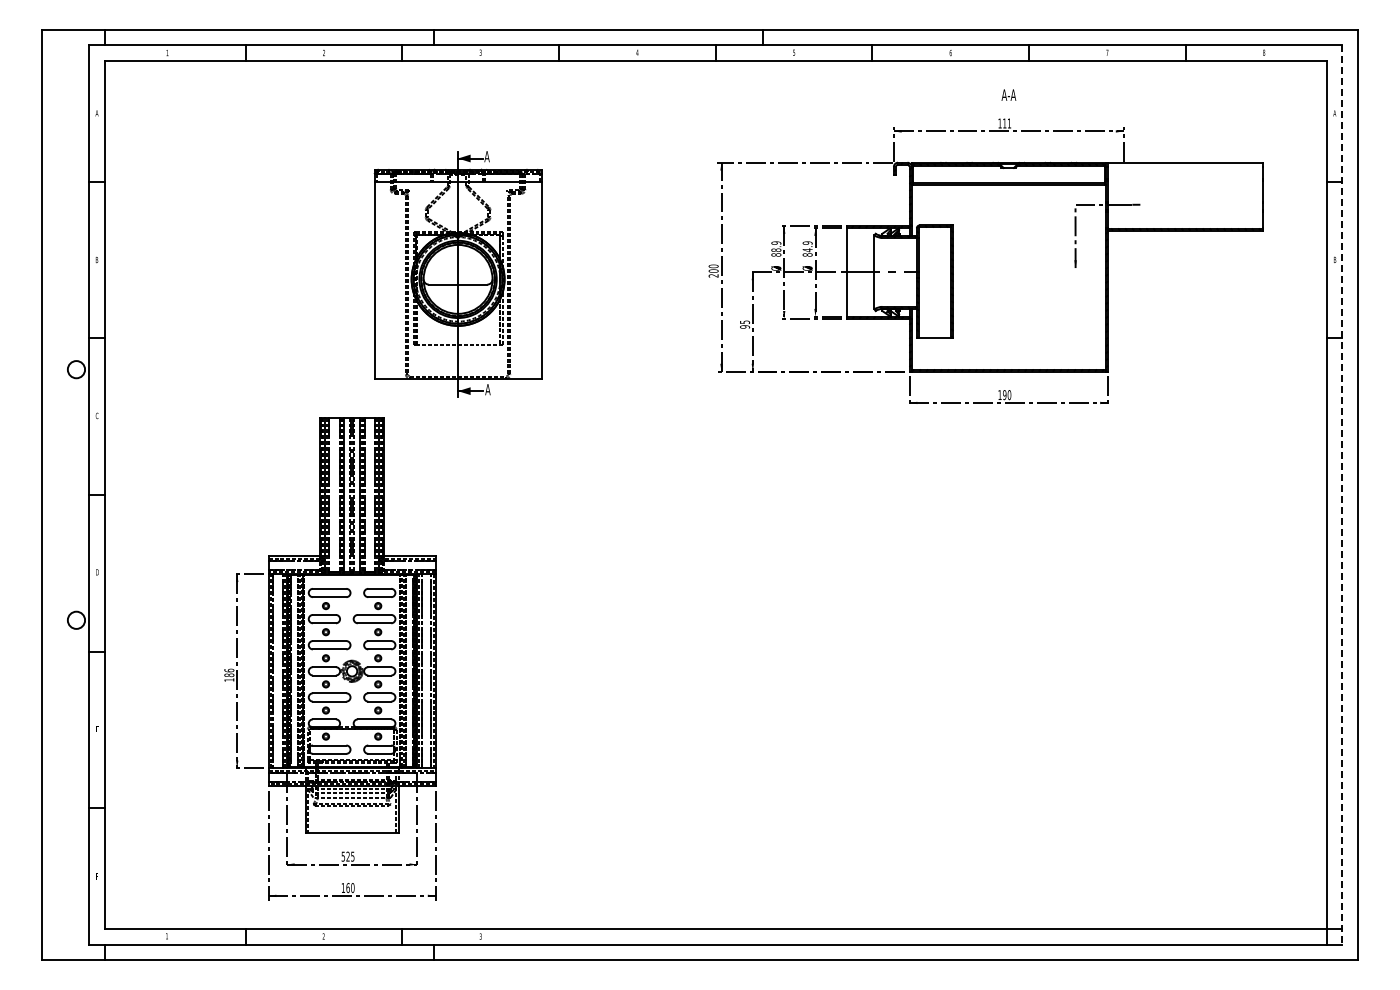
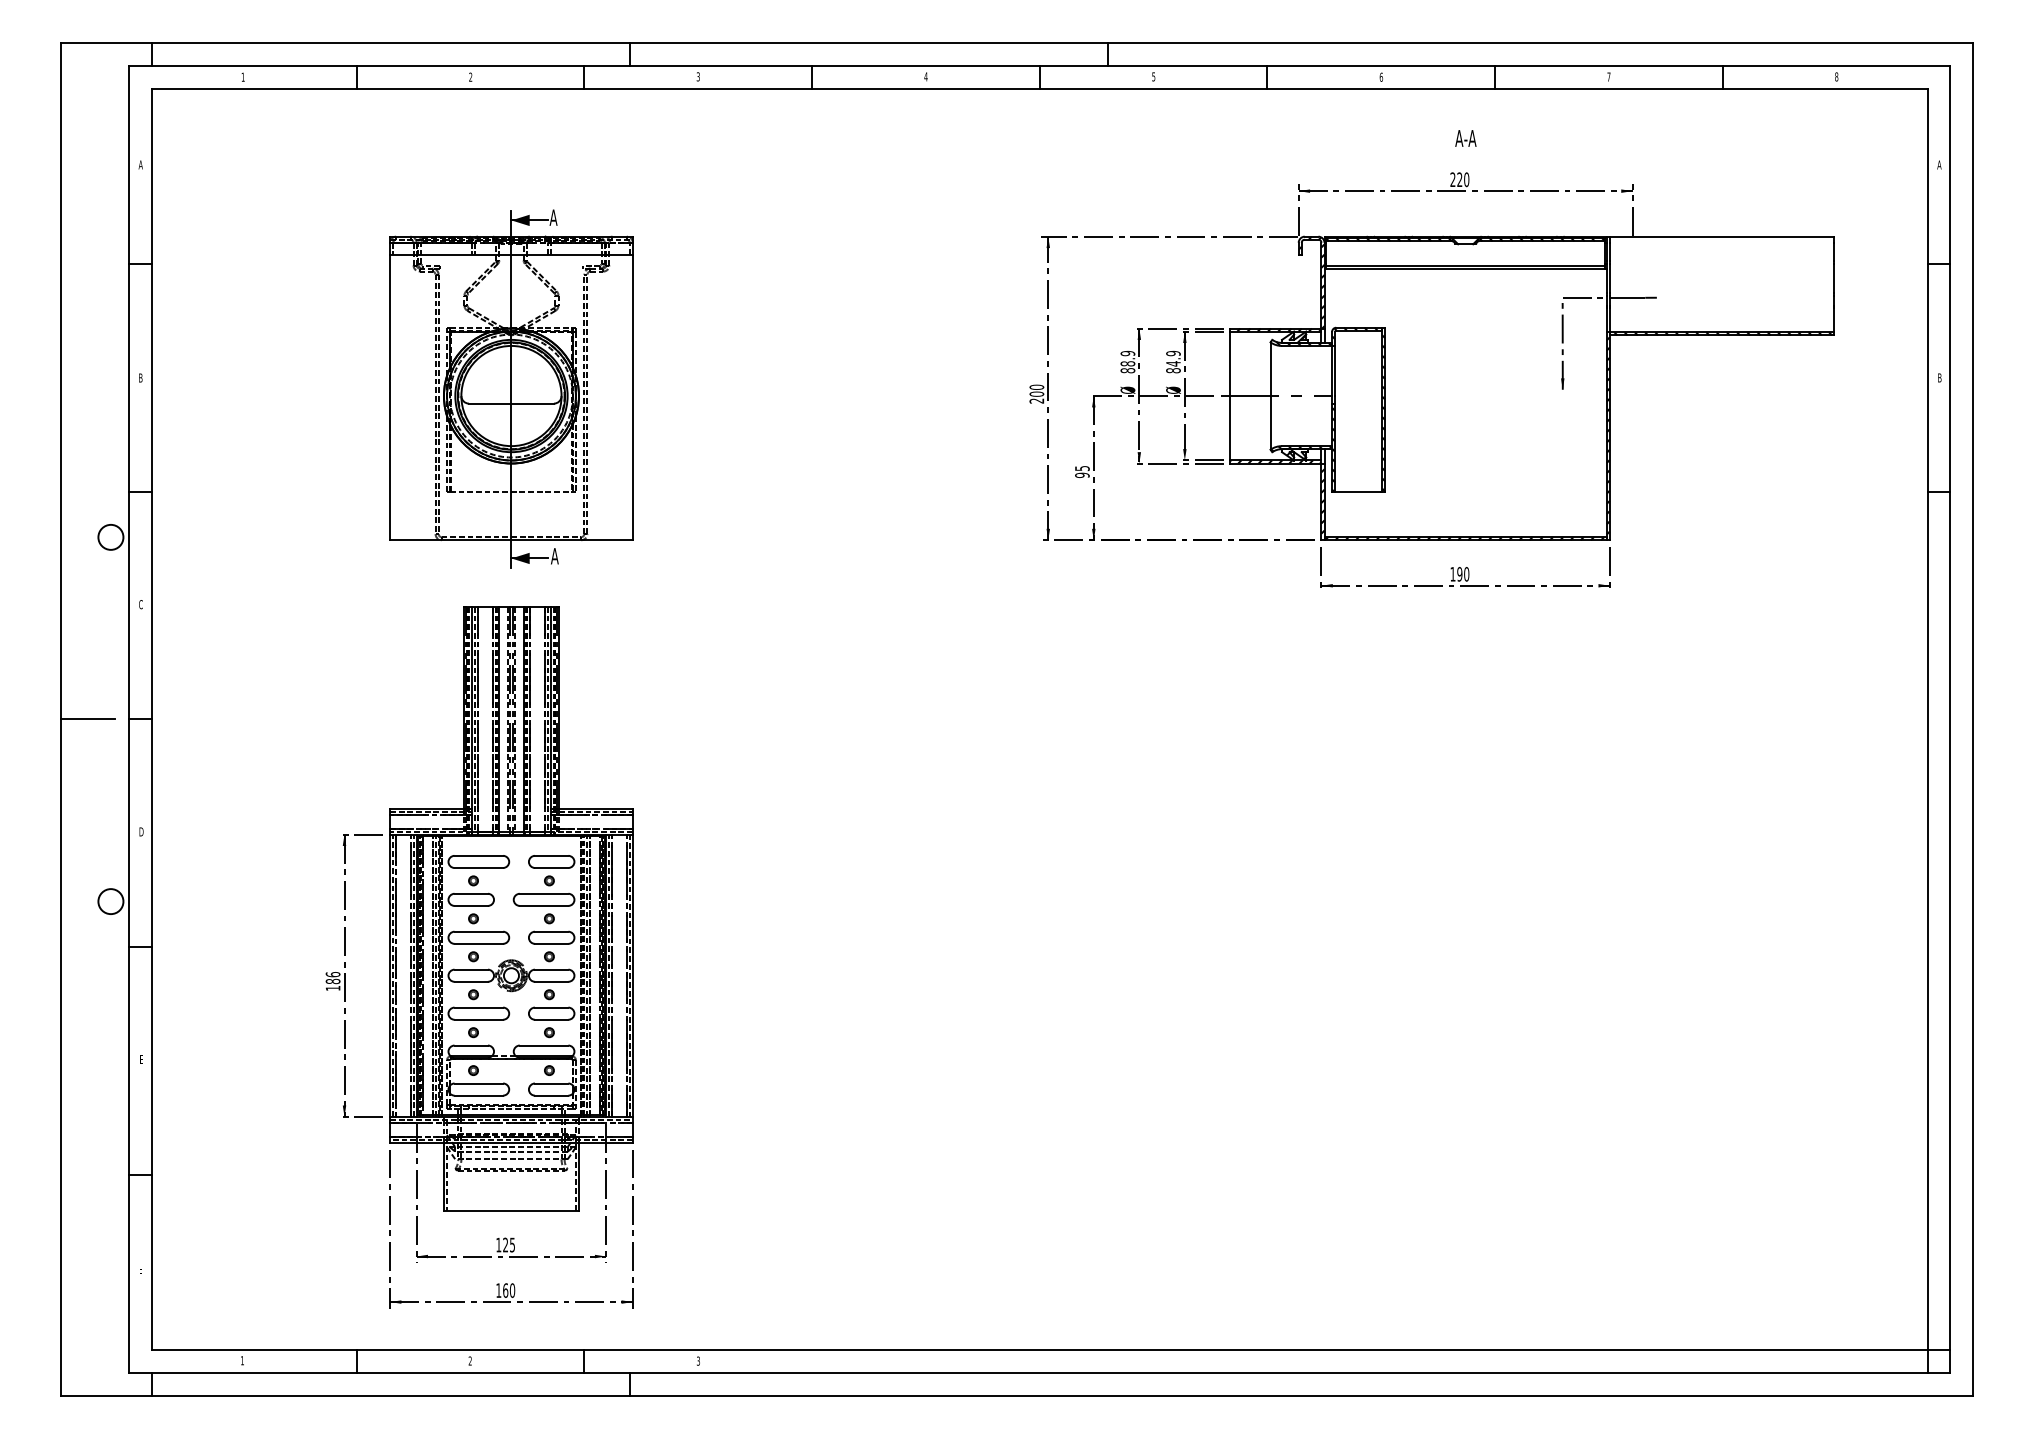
text: (1004, 123) -> (1459, 179), 111 -> 220
part: (457, 274) -> (510, 388), moved
line: (60, 494) -> (87, 718), added
line: (1342, 495) -> (1950, 720), dashed -> solid
text: (343, 856) -> (498, 1244), 525 -> 125

